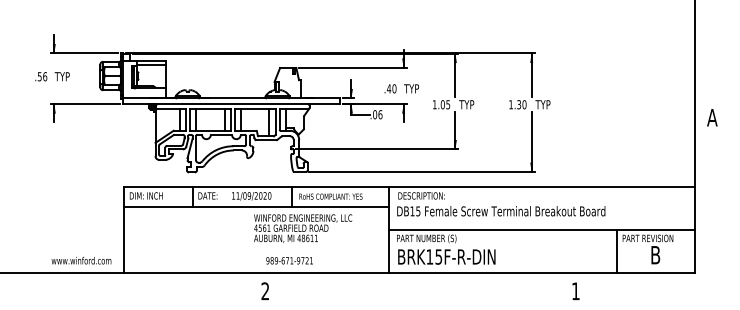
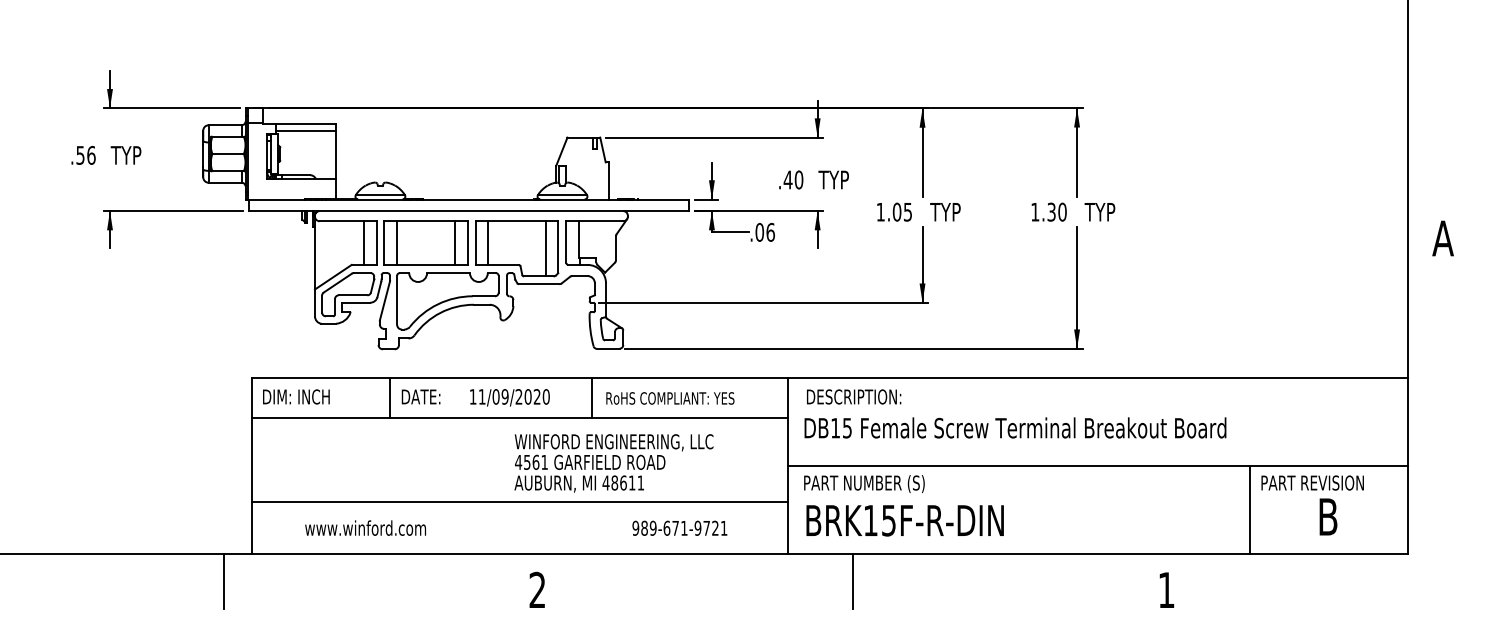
line: (256, 247) -> (519, 501), added
text: (81, 260) -> (365, 527), moved
text: (289, 260) -> (679, 527), moved
line: (110, 286) -> (223, 580), added
line: (420, 286) -> (851, 580), added

